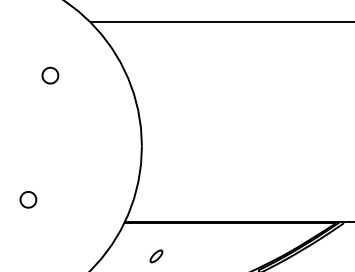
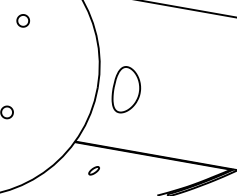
part: (50, 75) -> (23, 20), moved
part: (180, 142) -> (126, 89), added

